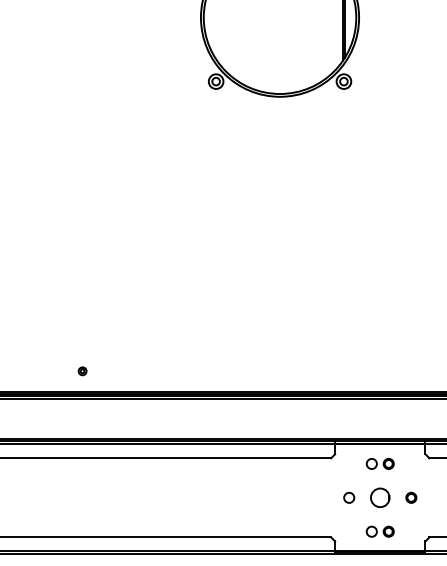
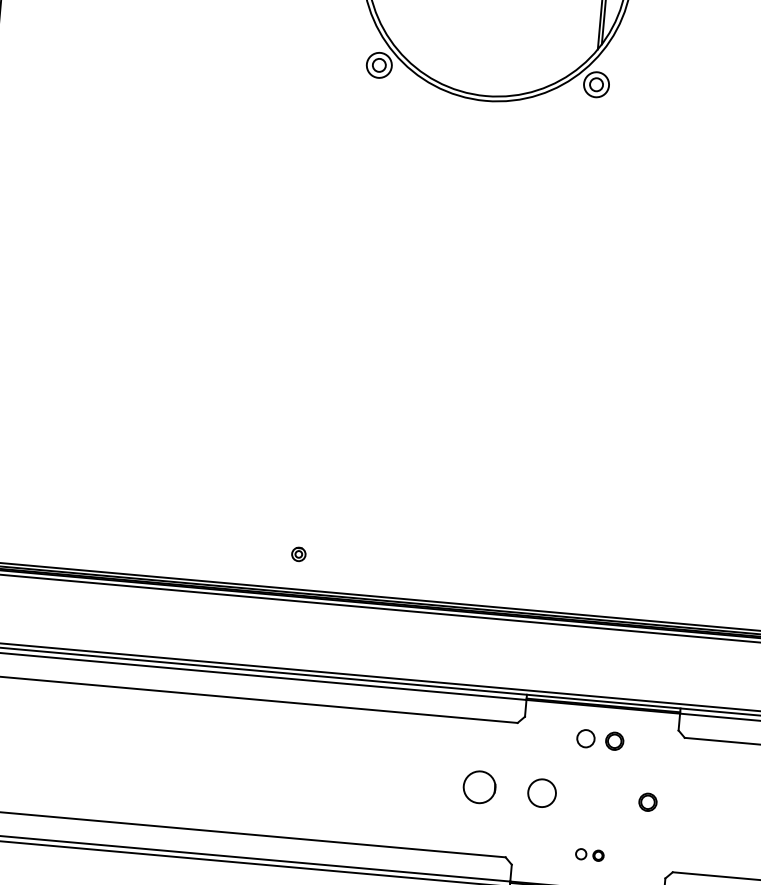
part: (82, 371) -> (298, 554), moved
circle: (349, 497) -> (542, 792), size x1.6
circle: (380, 497) -> (480, 786), moved
part: (379, 531) -> (588, 854), size x0.6

